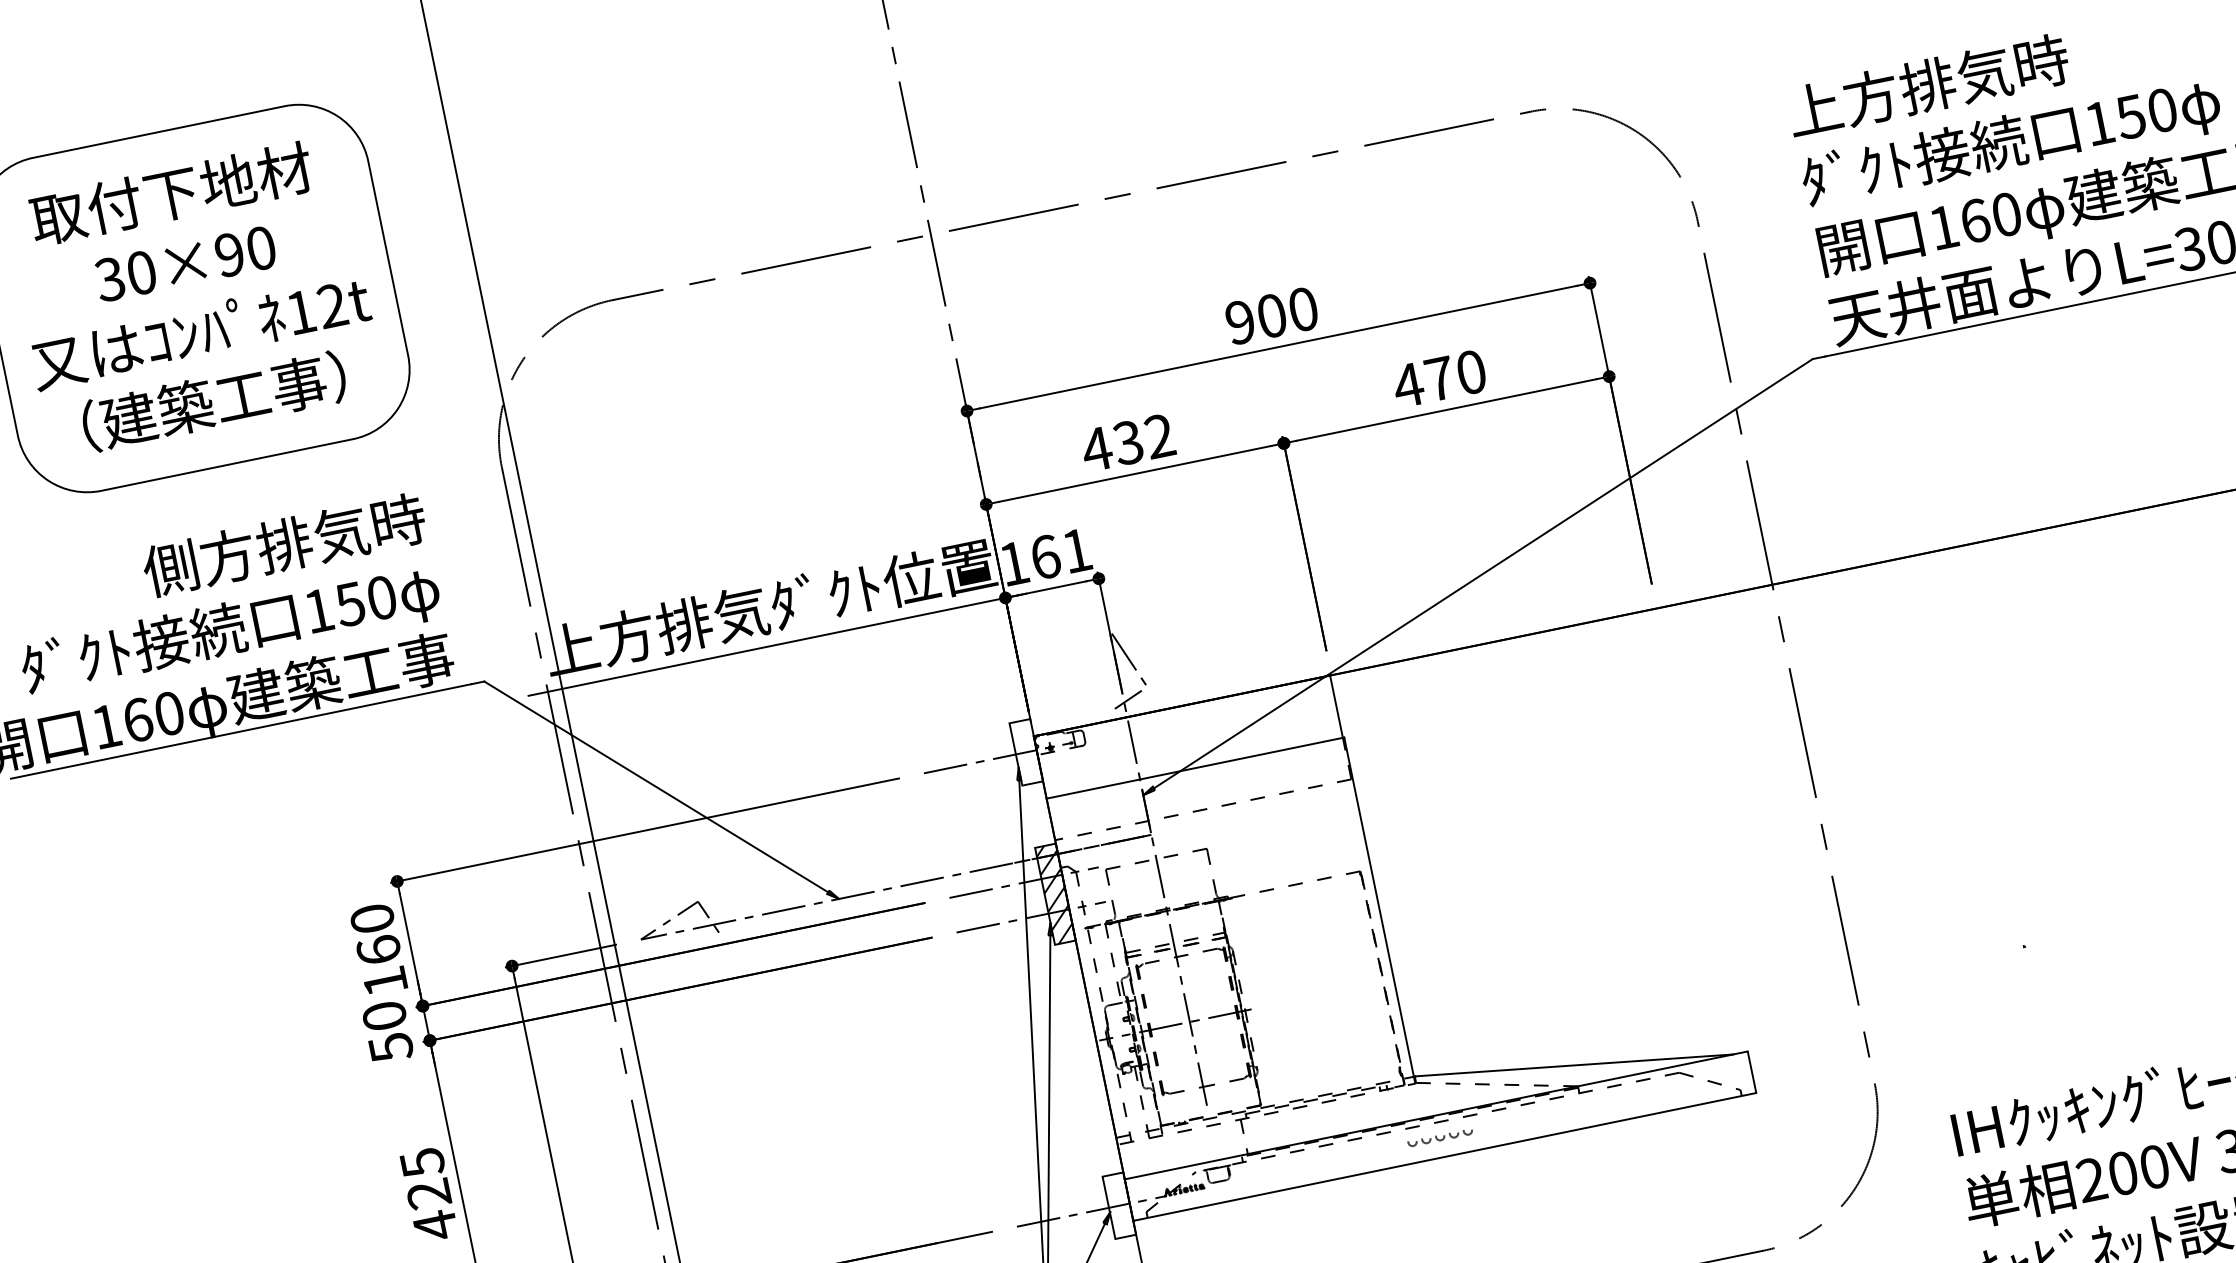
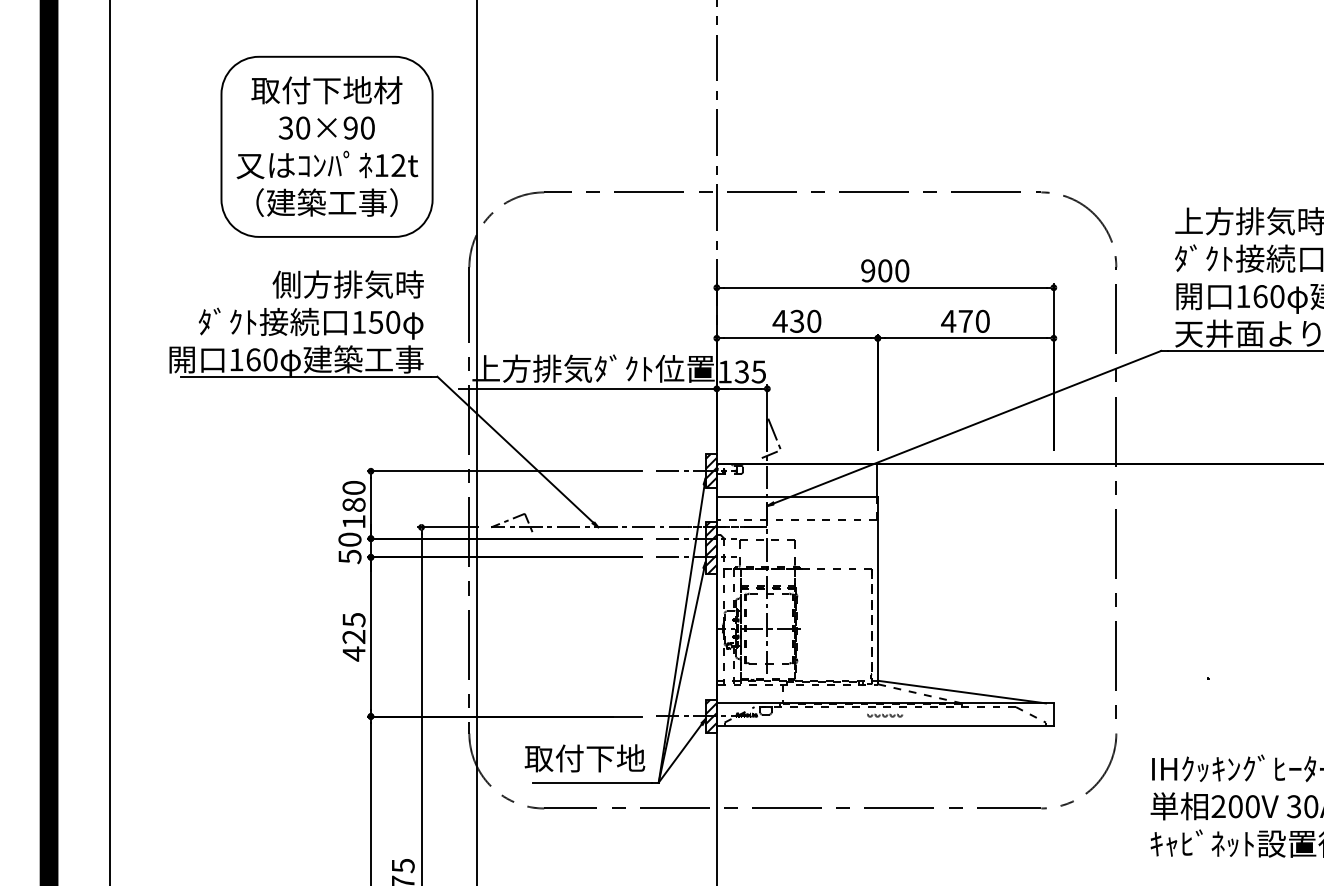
text: (1160, 436) -> (814, 321), 432 -> 430
text: (1059, 553) -> (749, 371), 161 -> 135
hatch: (1025, 753) -> (710, 471), added
text: (377, 949) -> (353, 504), 160 -> 180
hatch: (1118, 1206) -> (710, 716), added

